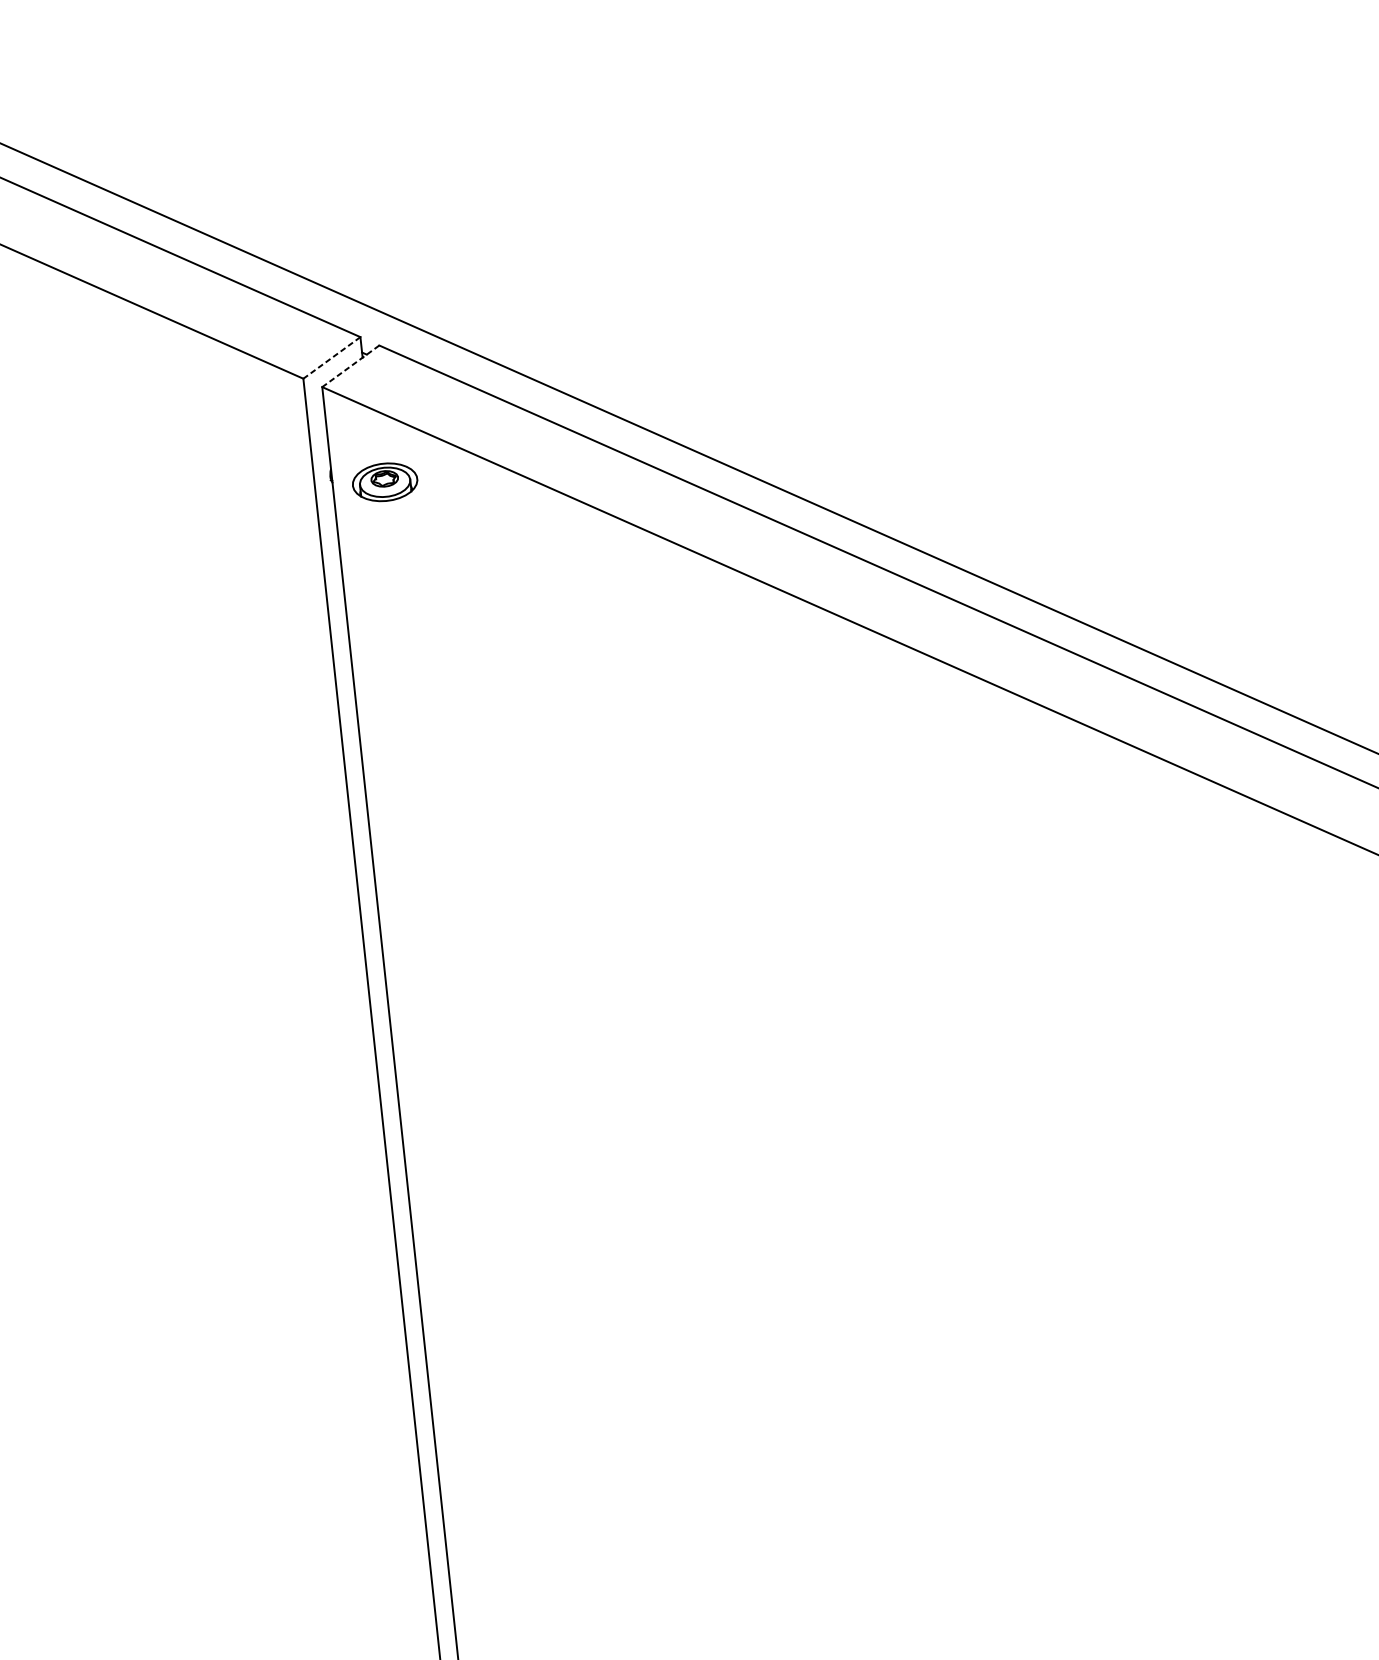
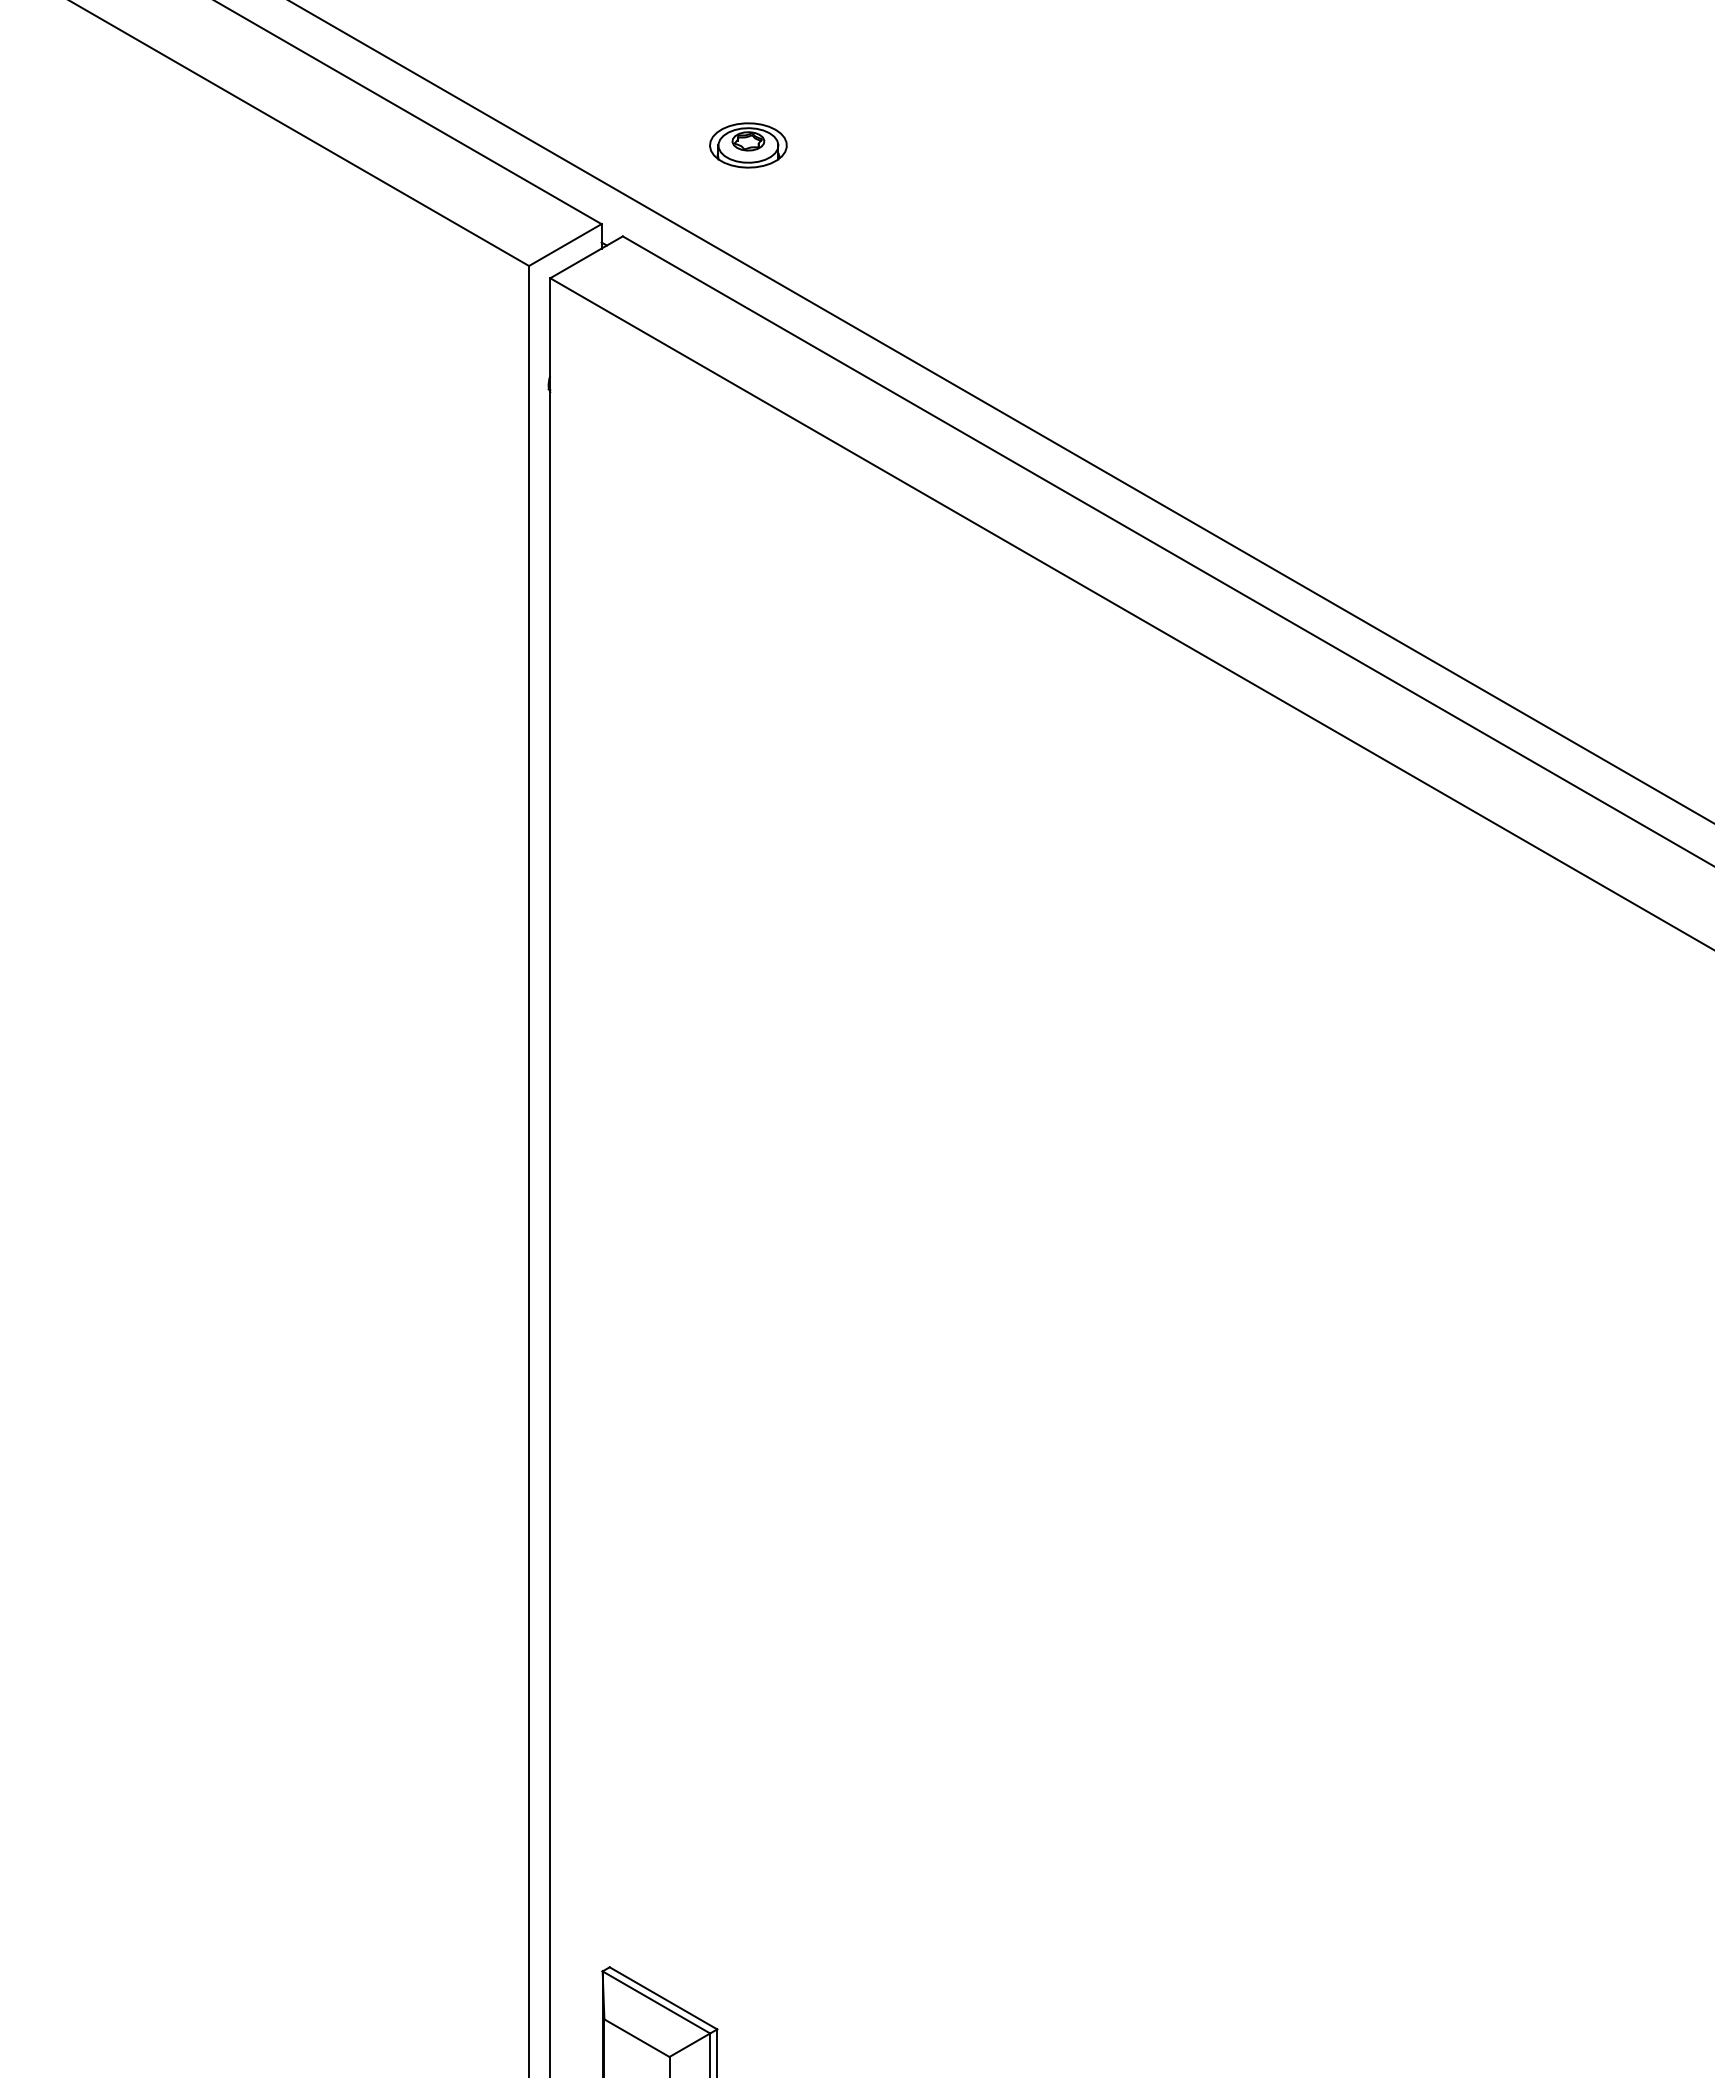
line: (332, 358) -> (565, 245), dashed -> solid
line: (350, 366) -> (586, 257), dashed -> solid
part: (385, 482) -> (748, 145), moved

